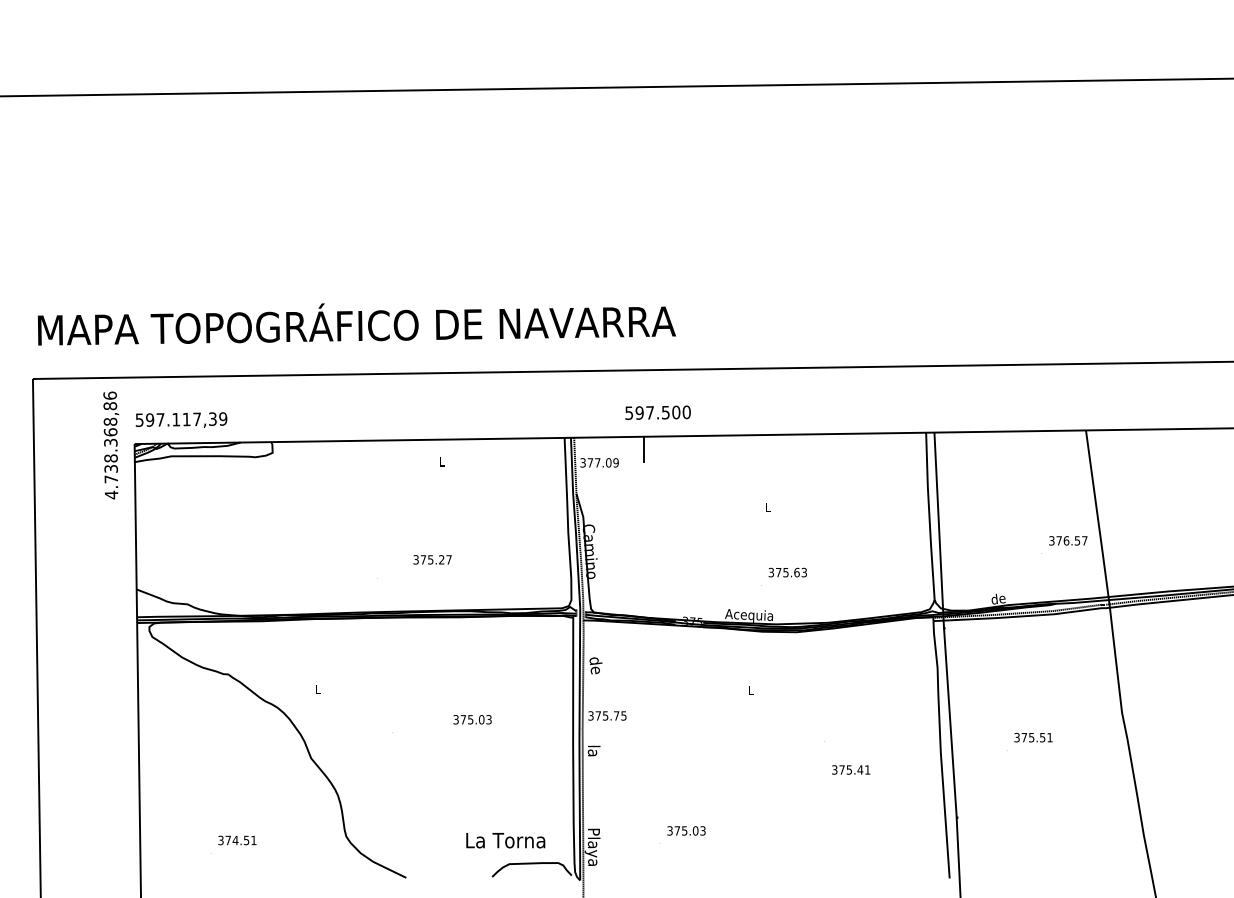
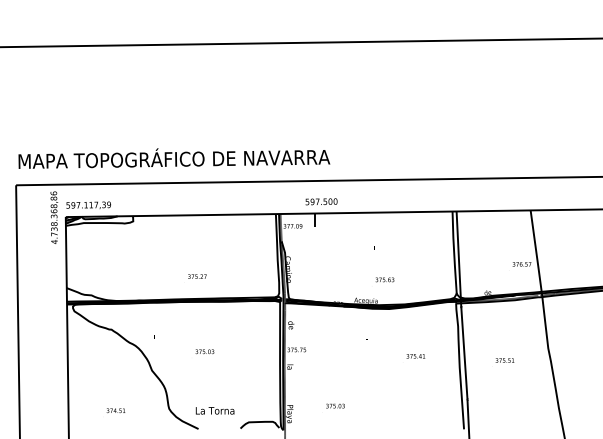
text: (432, 559) -> (197, 276), moved
text: (471, 719) -> (204, 351), moved
text: (850, 770) -> (415, 356), moved
text: (504, 839) -> (214, 410), moved

